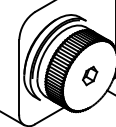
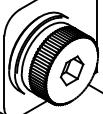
part: (89, 75) -> (71, 70), size x1.67

